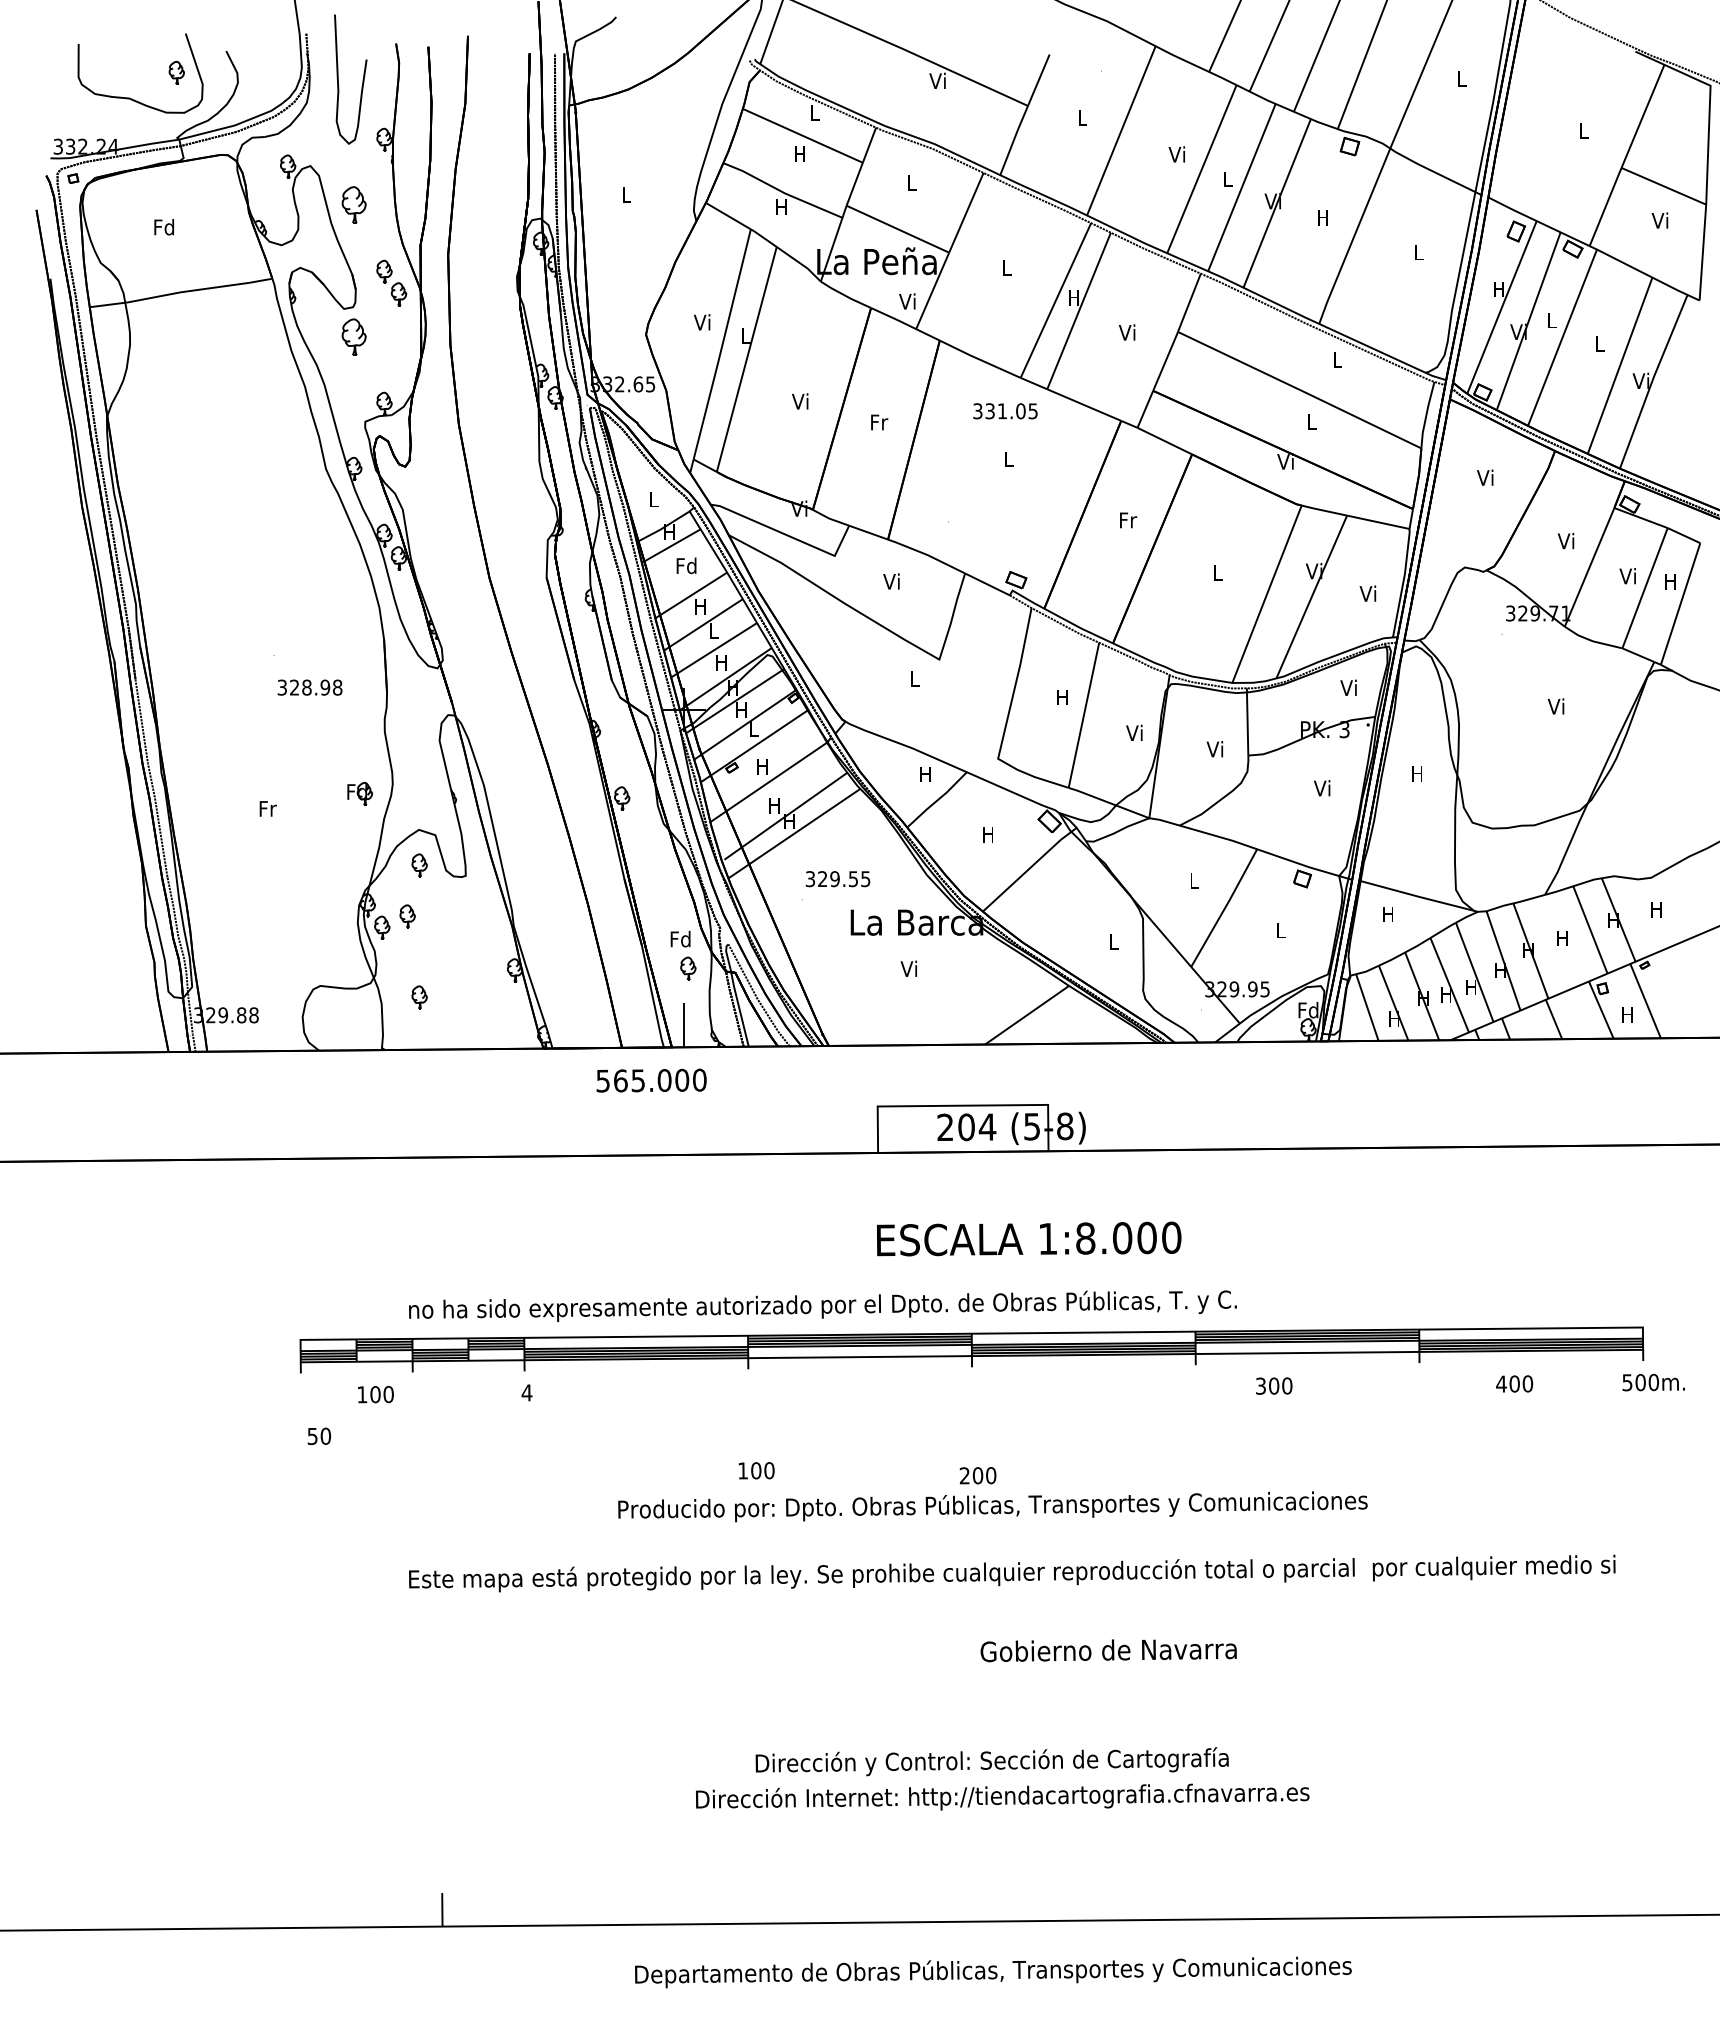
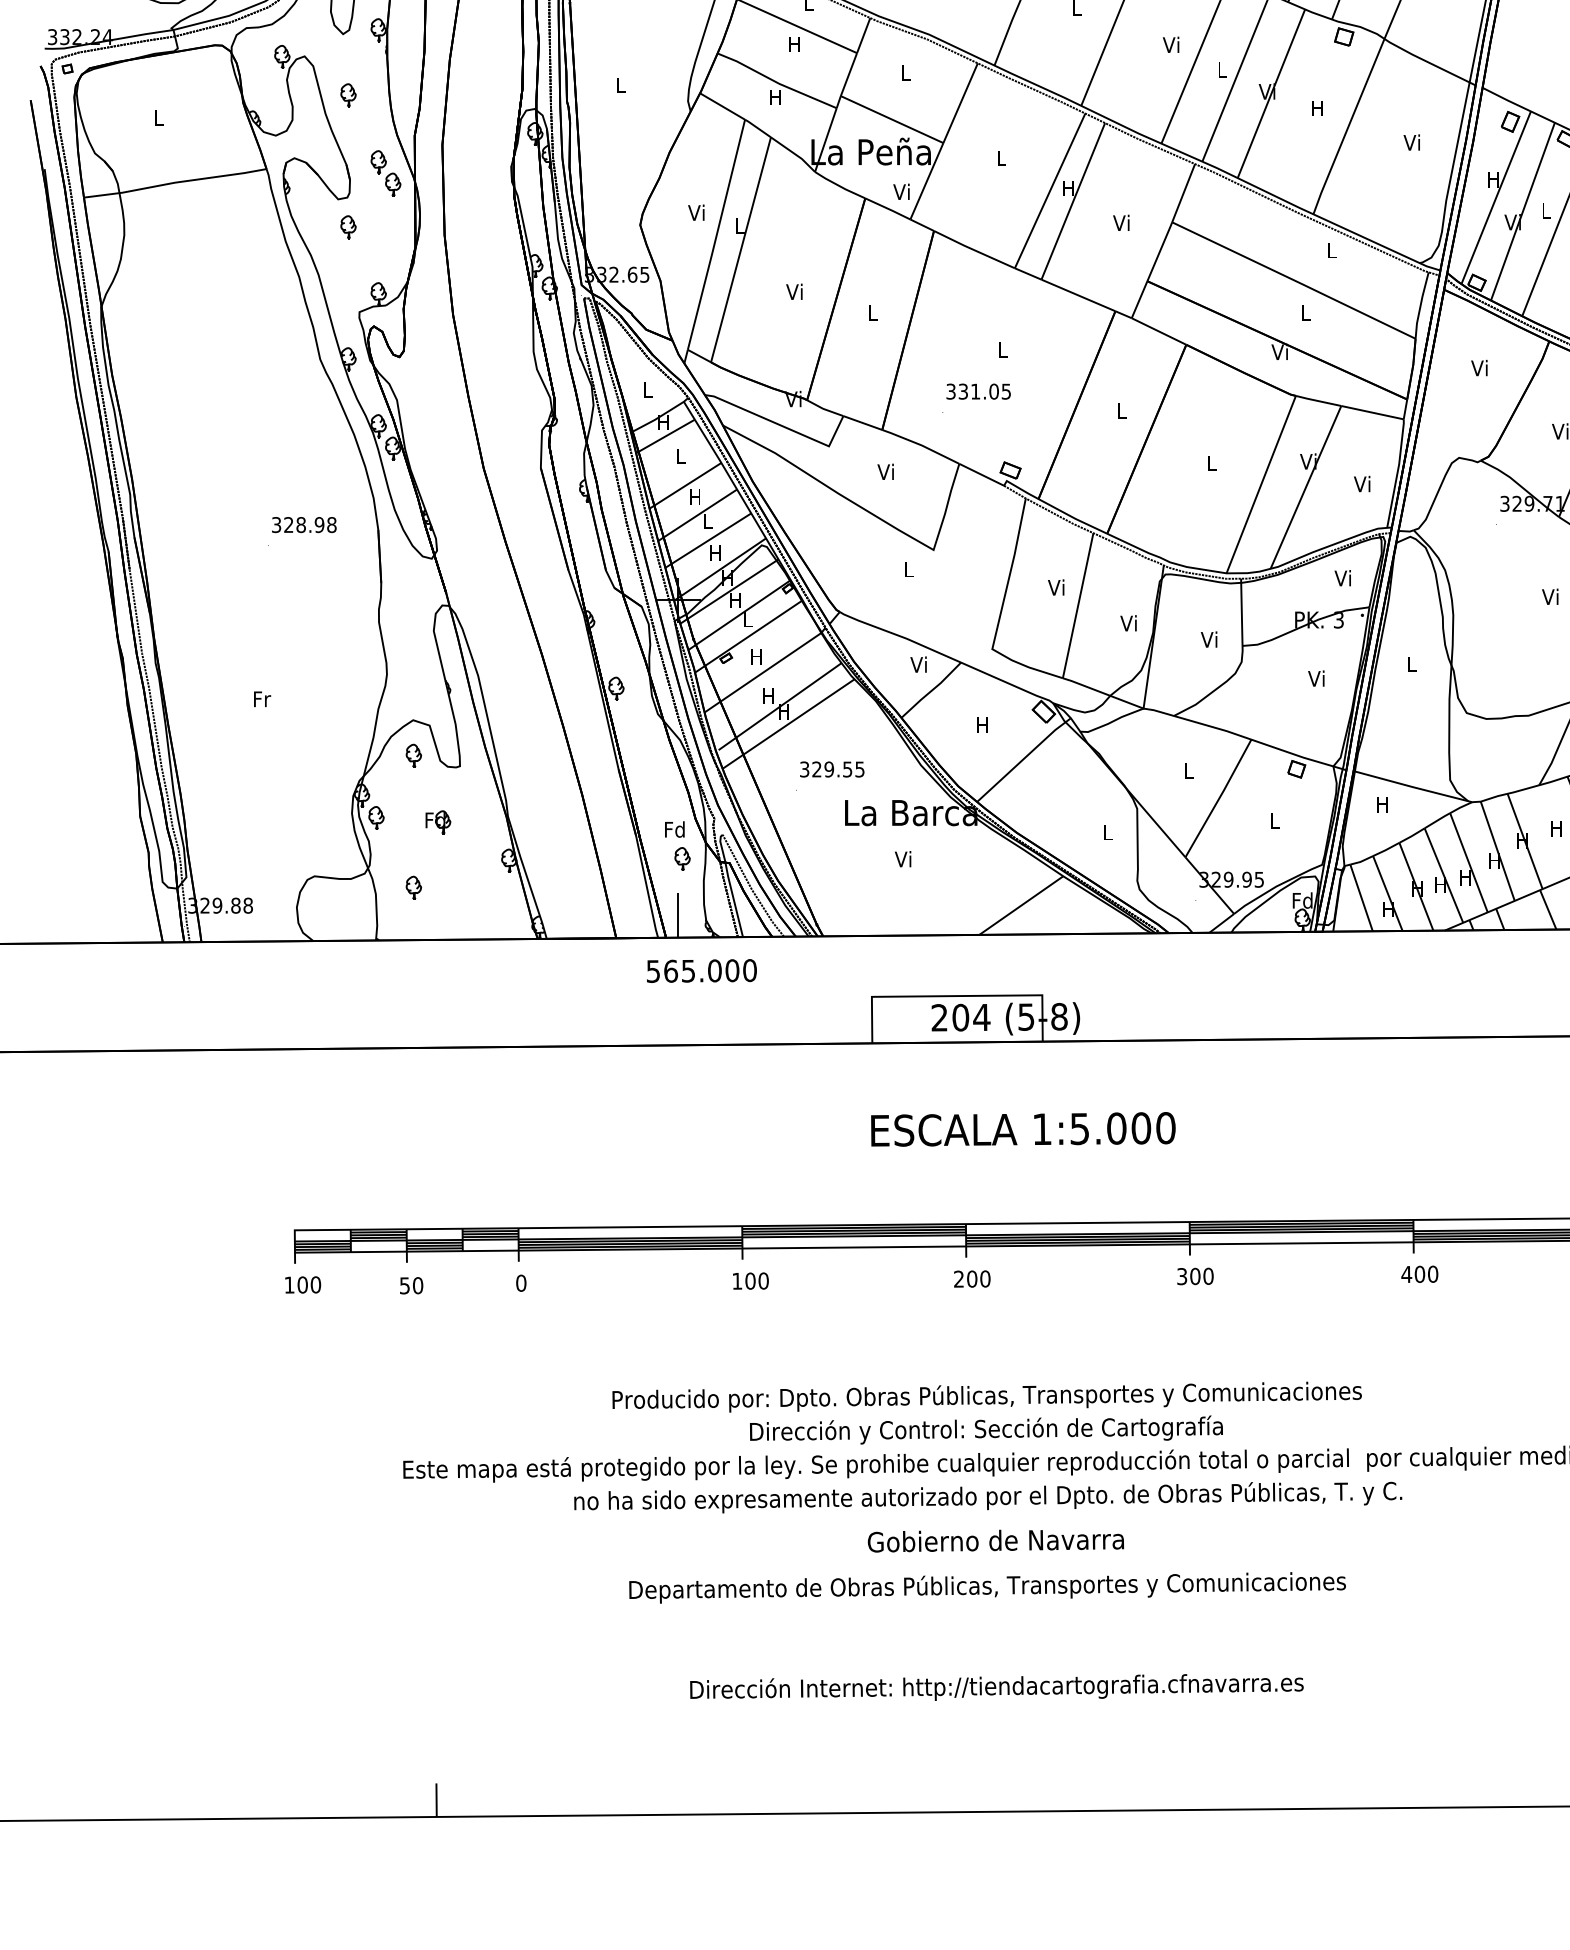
part: (354, 204) -> (348, 94), size x0.62
text: (163, 227) -> (157, 117), Fd -> L
text: (1417, 252) -> (1411, 142), L -> Vi
part: (354, 336) -> (348, 226), size x0.62
text: (1005, 411) -> (978, 391), moved
text: (879, 422) -> (873, 312), Fr -> L
text: (1128, 520) -> (1122, 410), Fr -> L
text: (686, 565) -> (680, 455), Fd -> L
text: (309, 687) -> (303, 524), moved
text: (1061, 697) -> (1055, 587), H -> Vi
text: (1416, 773) -> (1410, 663), H -> L
text: (924, 774) -> (918, 664), H -> Vi
part: (360, 793) -> (438, 821), moved
part: (407, 916) -> (401, 806), removed
text: (651, 1080) -> (701, 970), moved
text: (1085, 1238) -> (1079, 1128), 1:8.000 -> 1:5.000
text: (822, 1305) -> (987, 1496), moved
text: (1514, 1383) -> (1419, 1273), moved
text: (1274, 1385) -> (1195, 1275), moved
text: (526, 1392) -> (520, 1282), 4 -> 0
text: (375, 1394) -> (302, 1284), moved
text: (318, 1436) -> (410, 1285), moved
text: (756, 1470) -> (750, 1280), moved
text: (977, 1475) -> (971, 1278), moved
text: (1108, 1650) -> (995, 1540), moved
text: (991, 1761) -> (985, 1429), moved
text: (993, 1972) -> (987, 1587), moved

